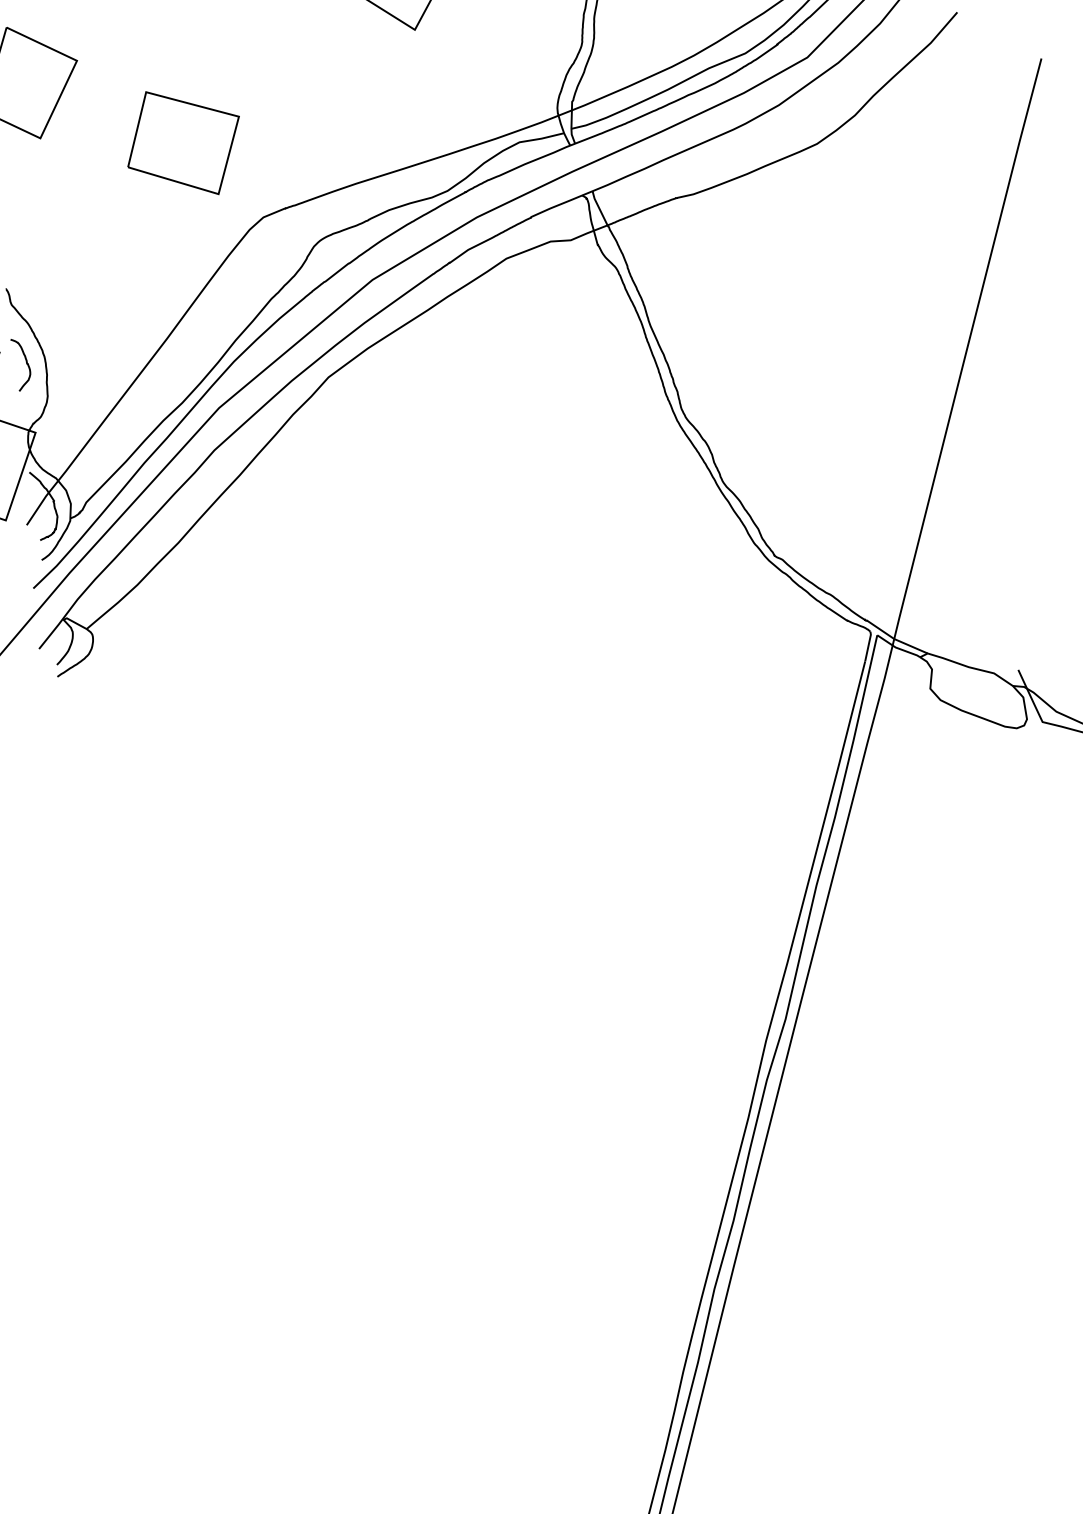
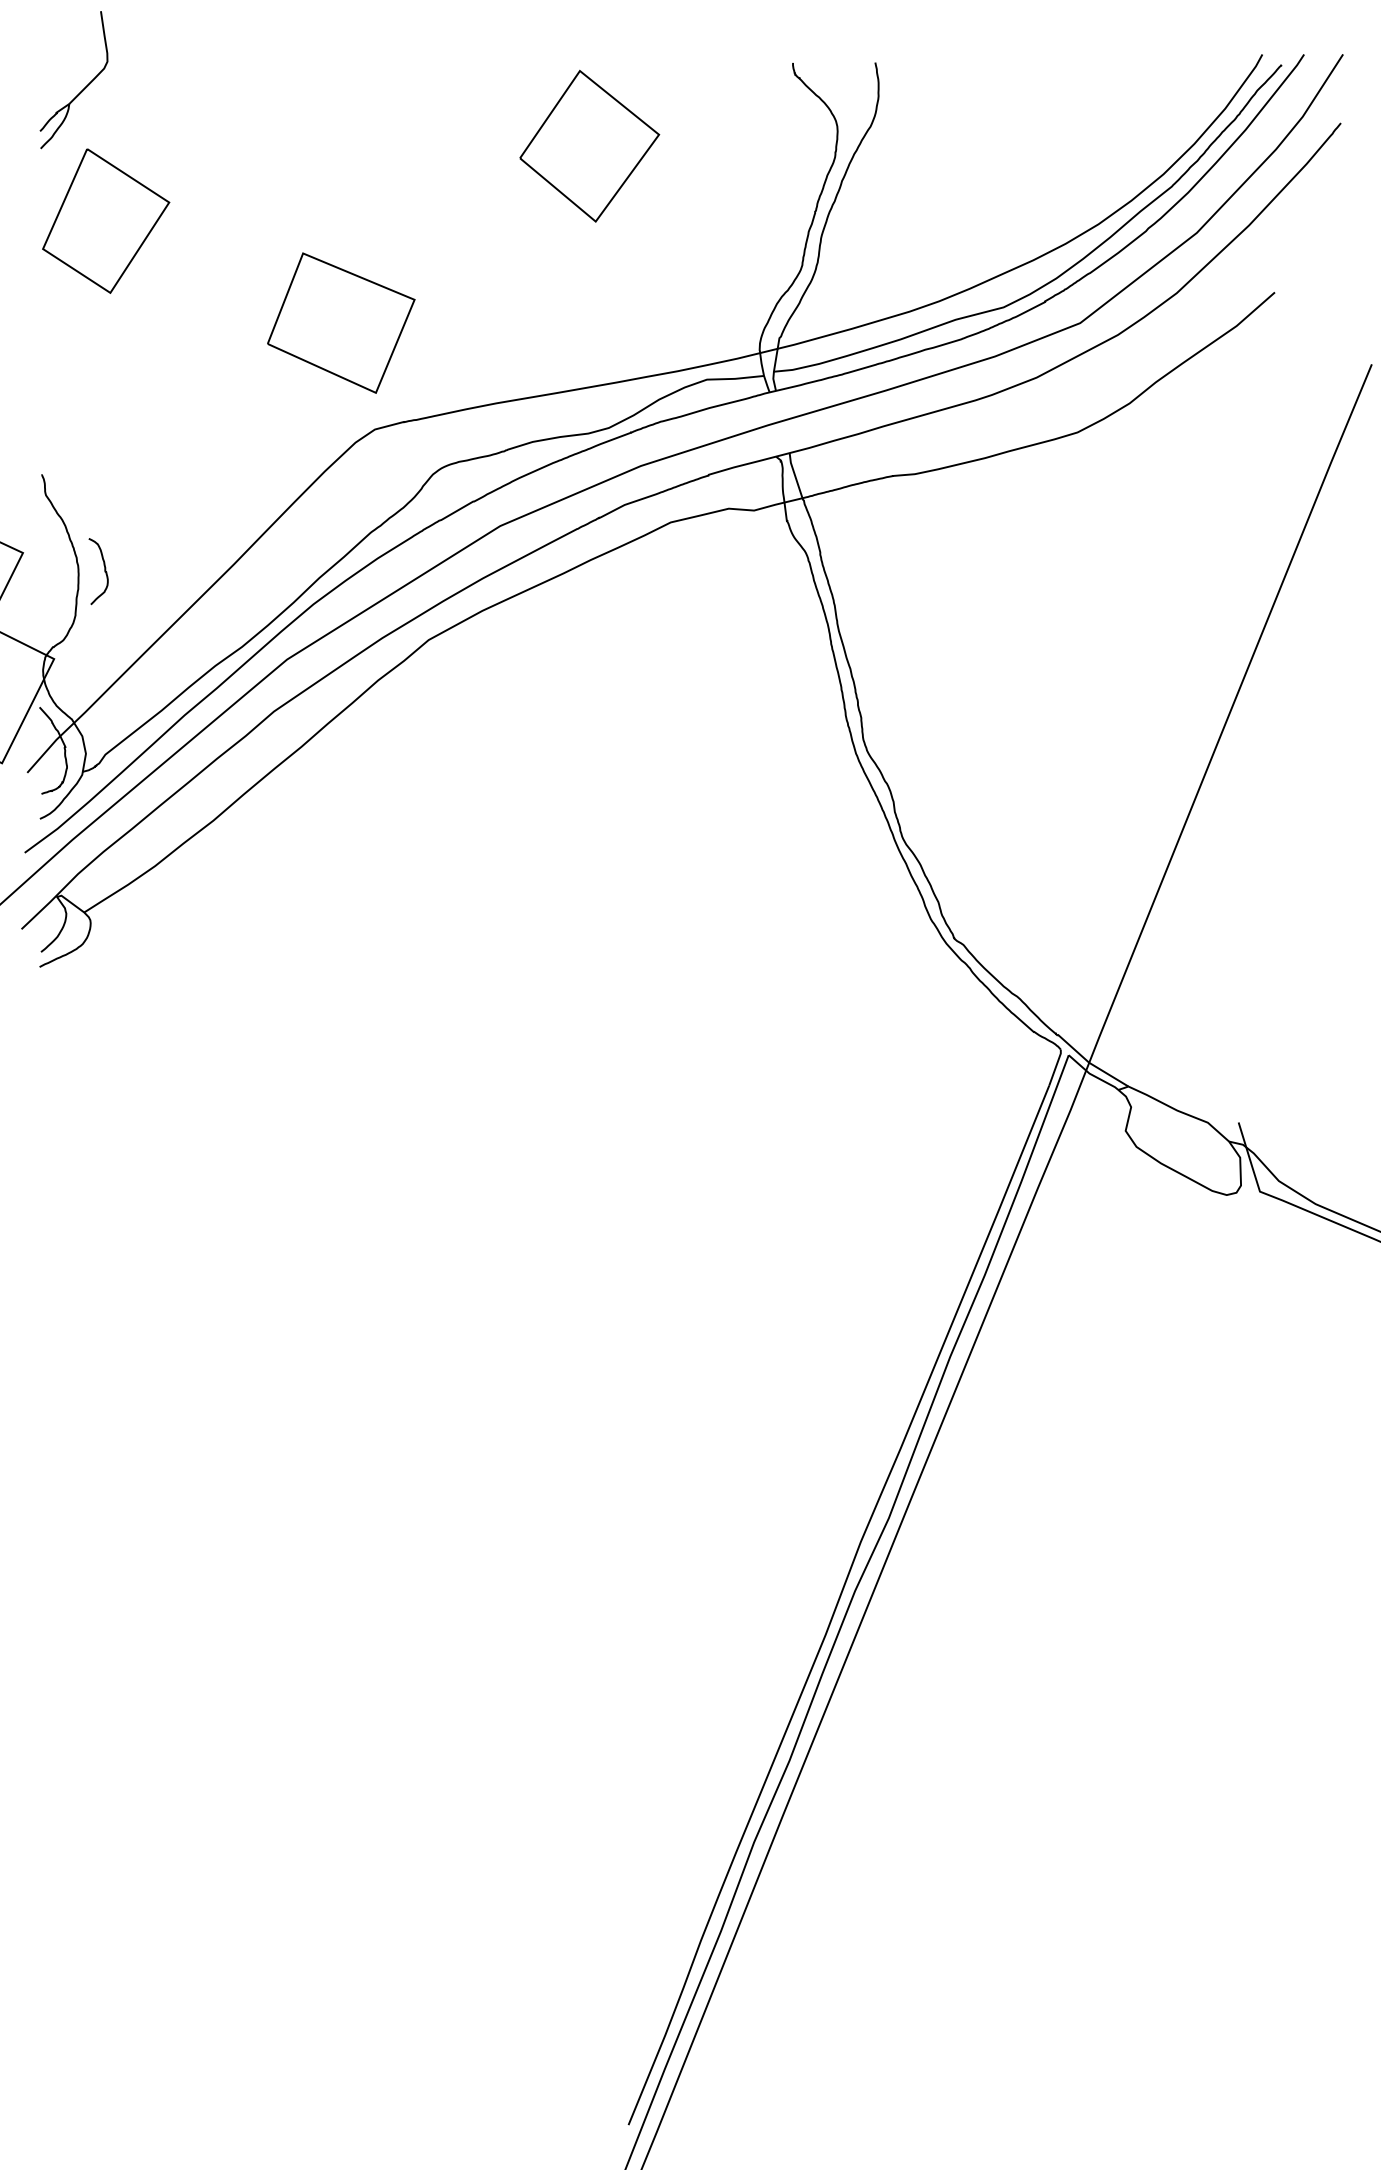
part: (183, 142) -> (341, 322), moved
curve: (26, 363) -> (104, 571), moved

